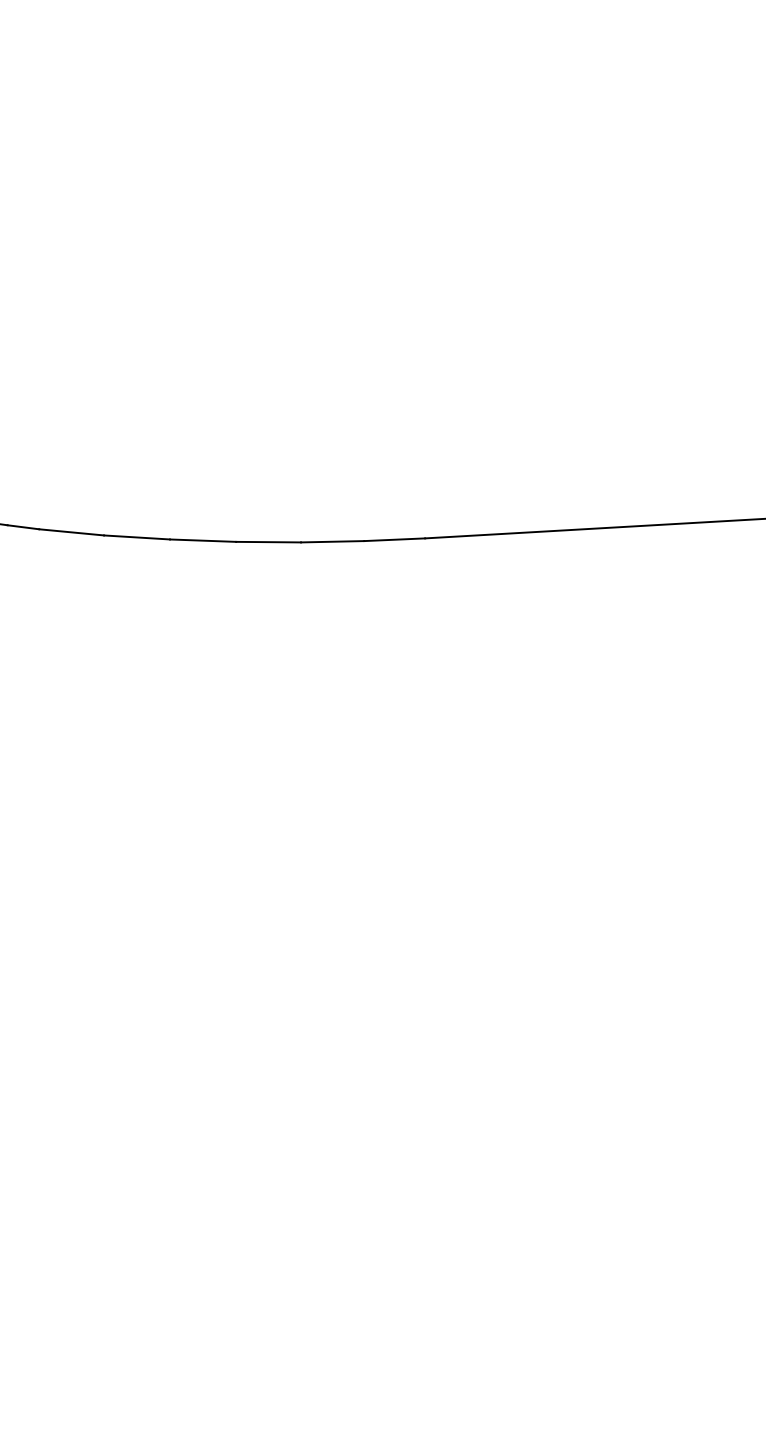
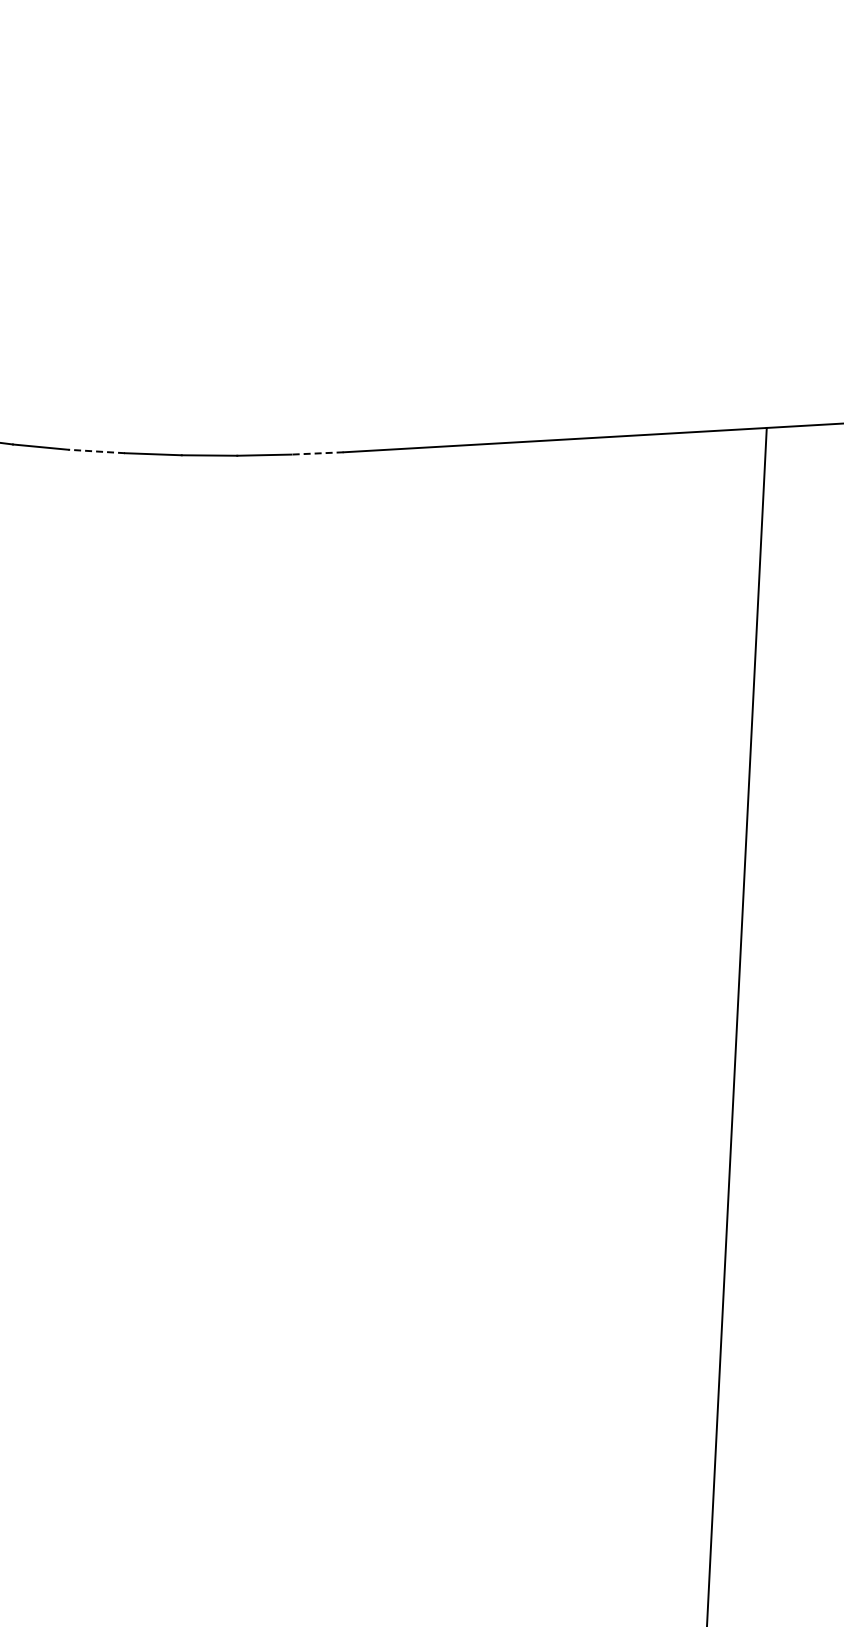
line: (136, 537) -> (96, 451), solid -> dashed
line: (394, 539) -> (317, 453), solid -> dashed

